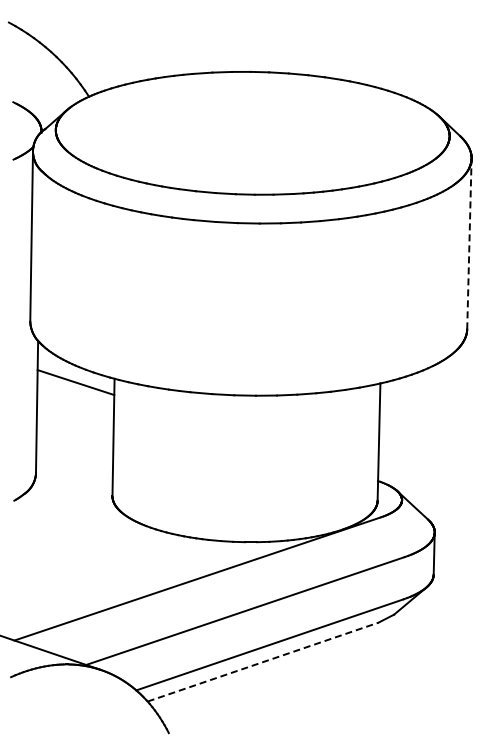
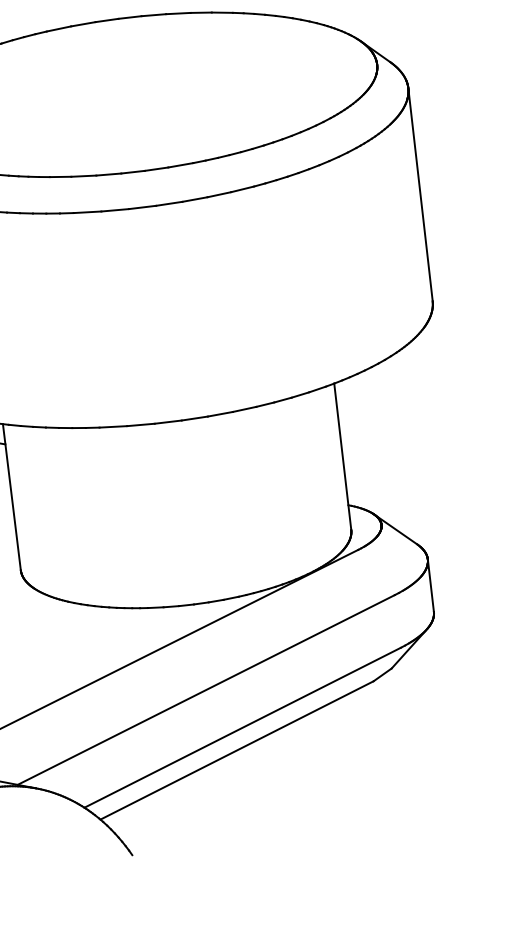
line: (469, 243) -> (420, 193), dashed -> solid
line: (263, 662) -> (237, 750), dashed -> solid

